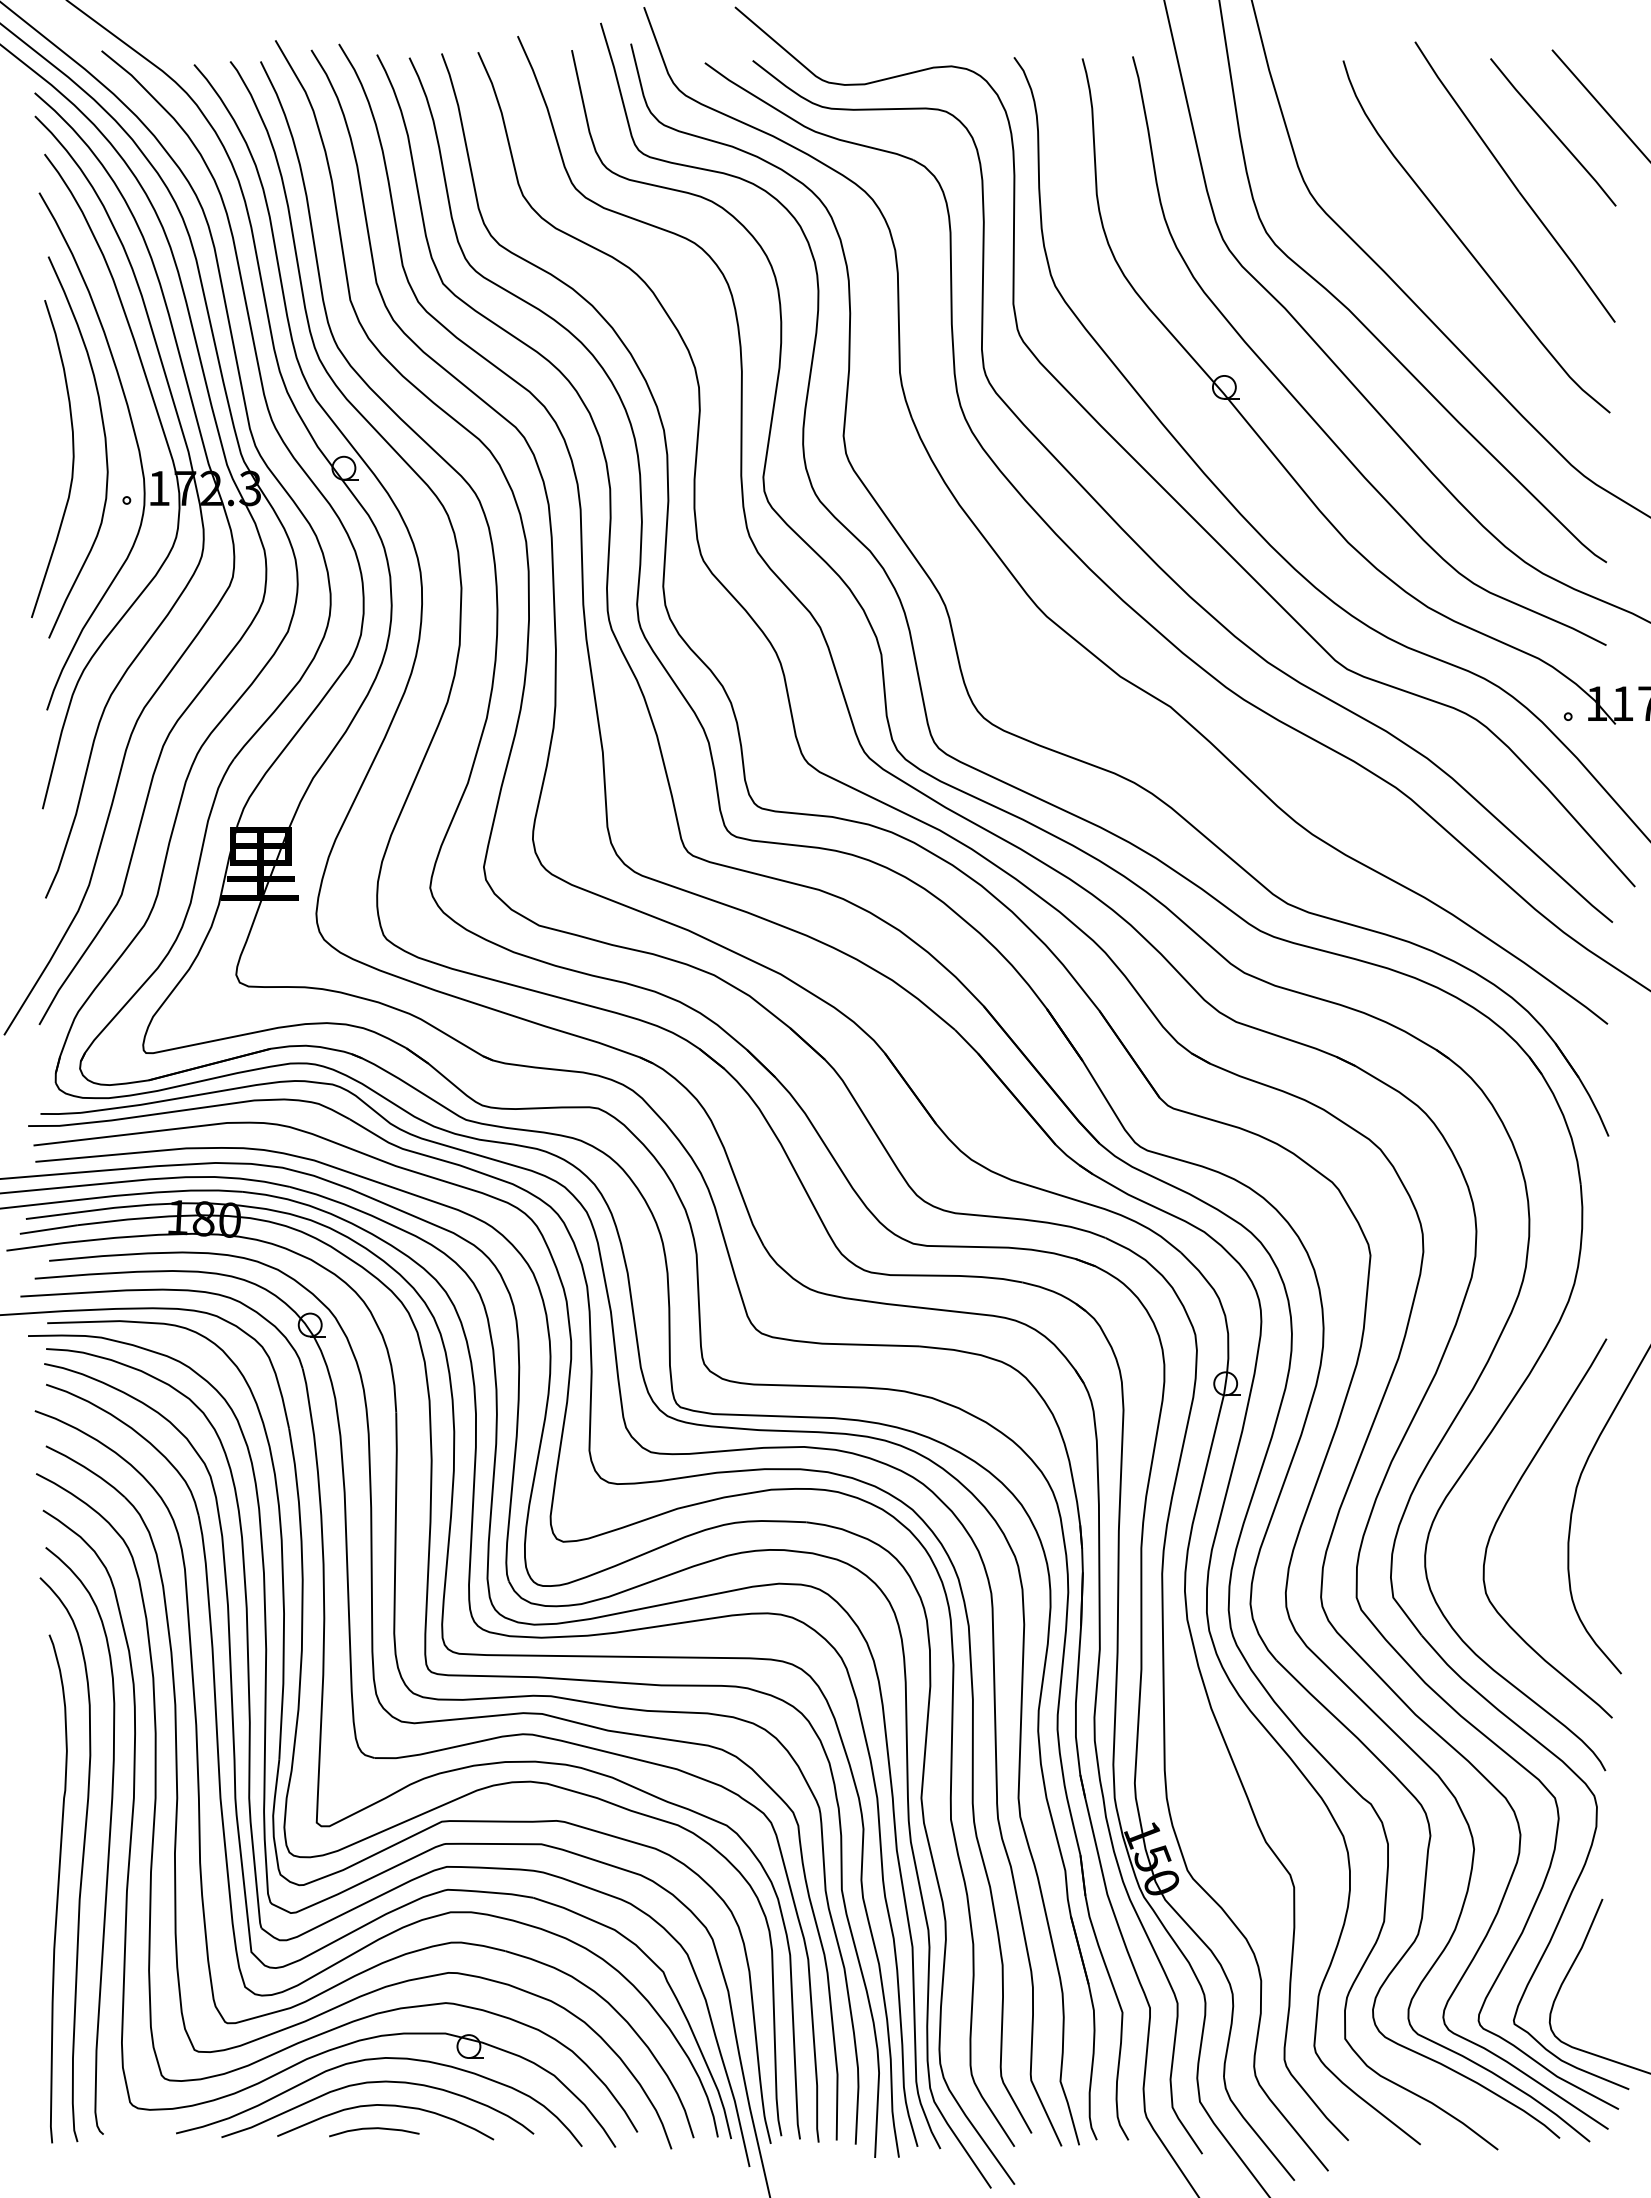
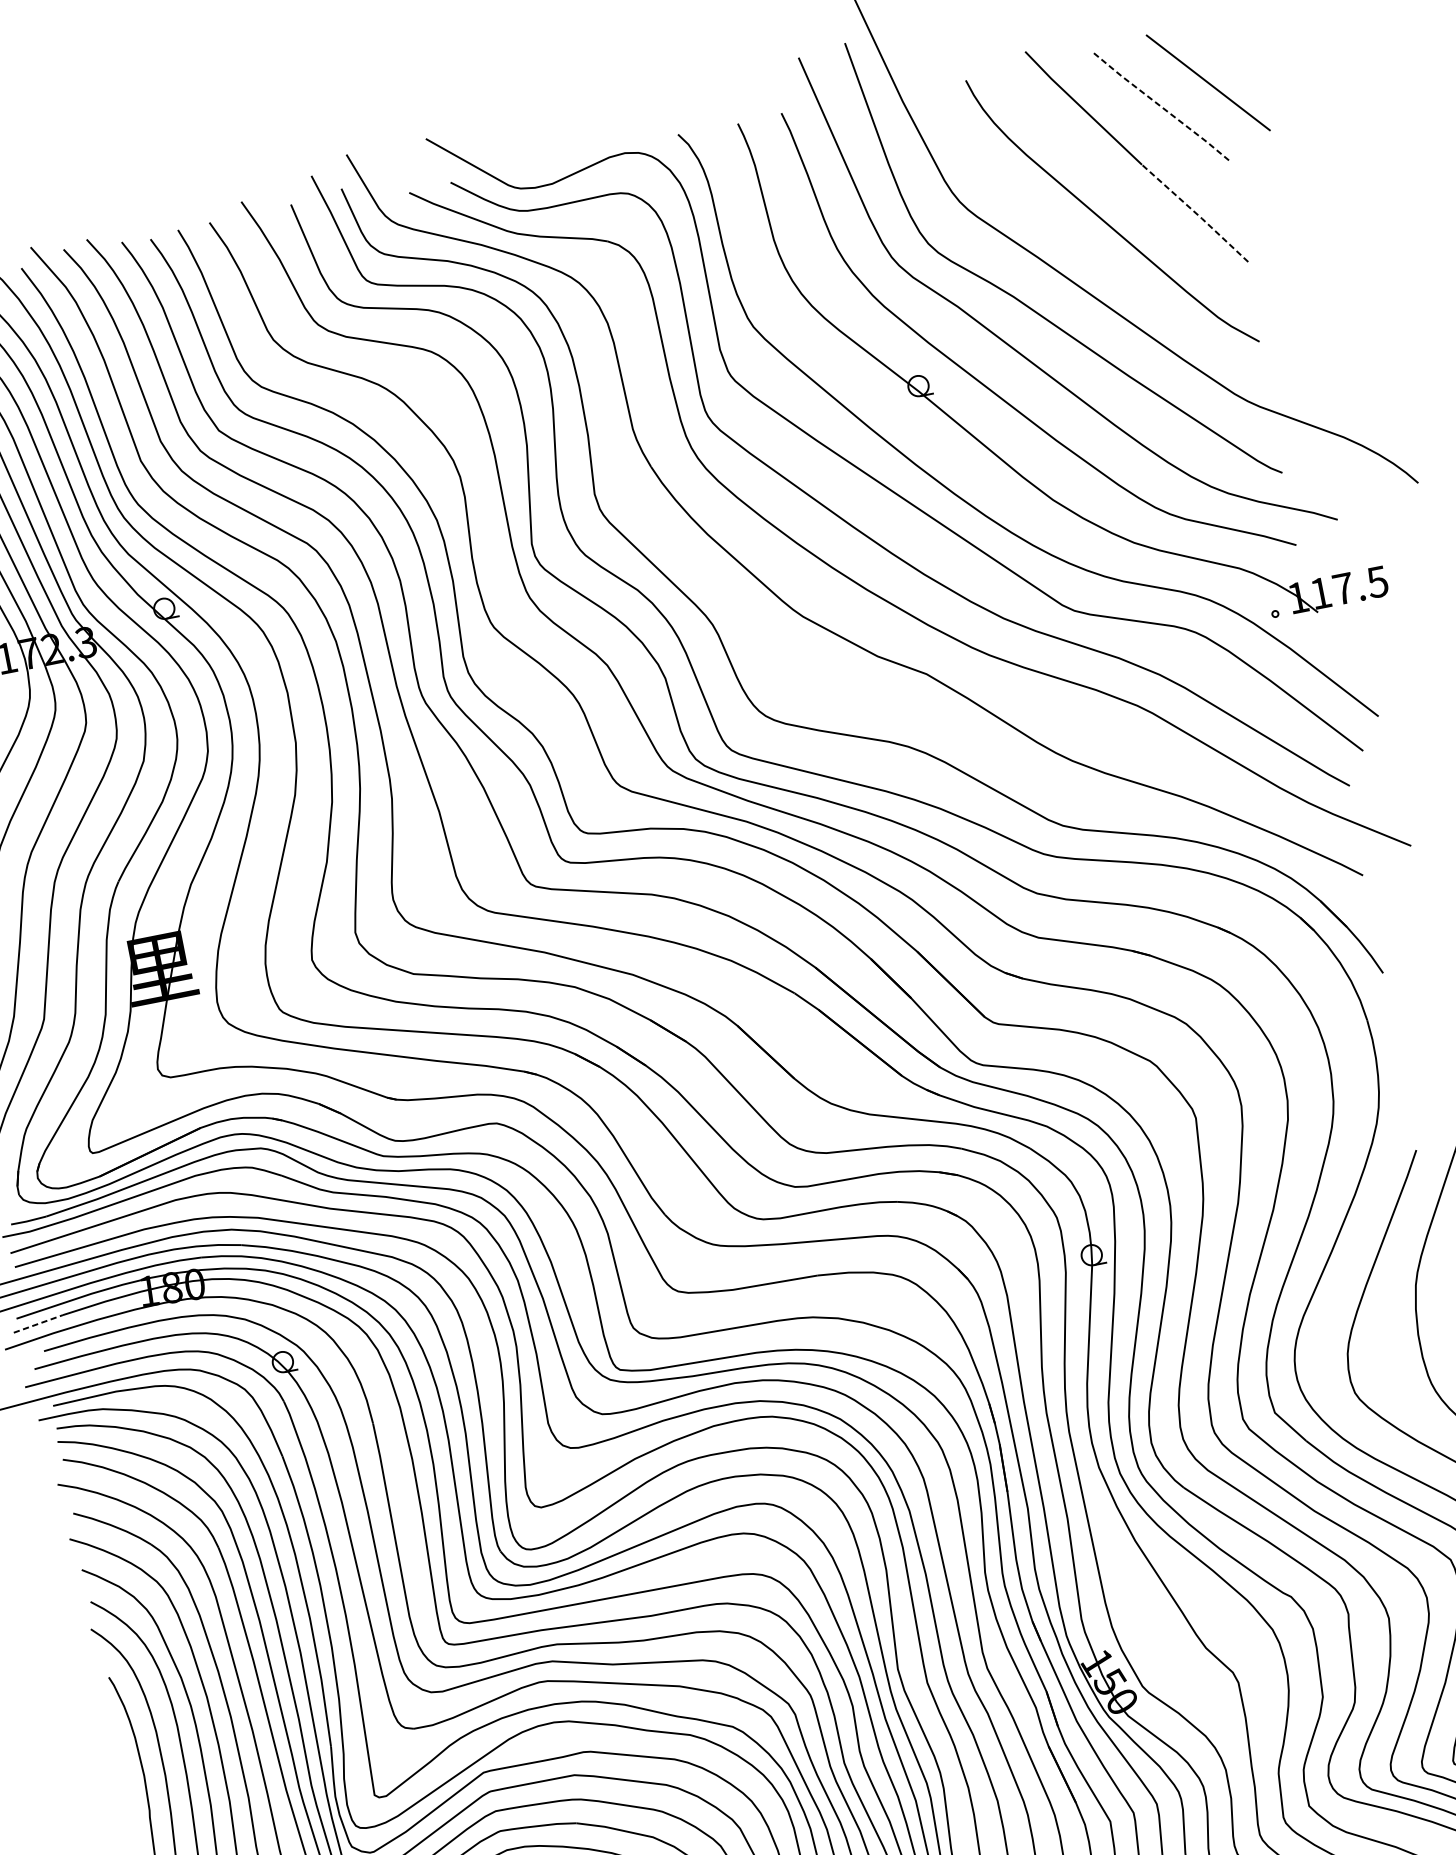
line: (1553, 132) -> (1161, 106), solid -> dashed
line: (1568, 257) -> (1196, 213), solid -> dashed
line: (49, 1229) -> (38, 1323), solid -> dashed

